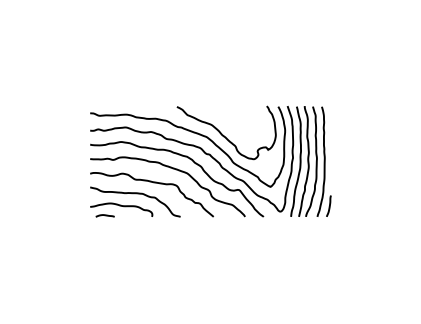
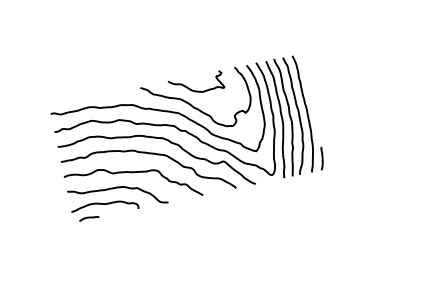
curve: (227, 119) -> (196, 90), added

